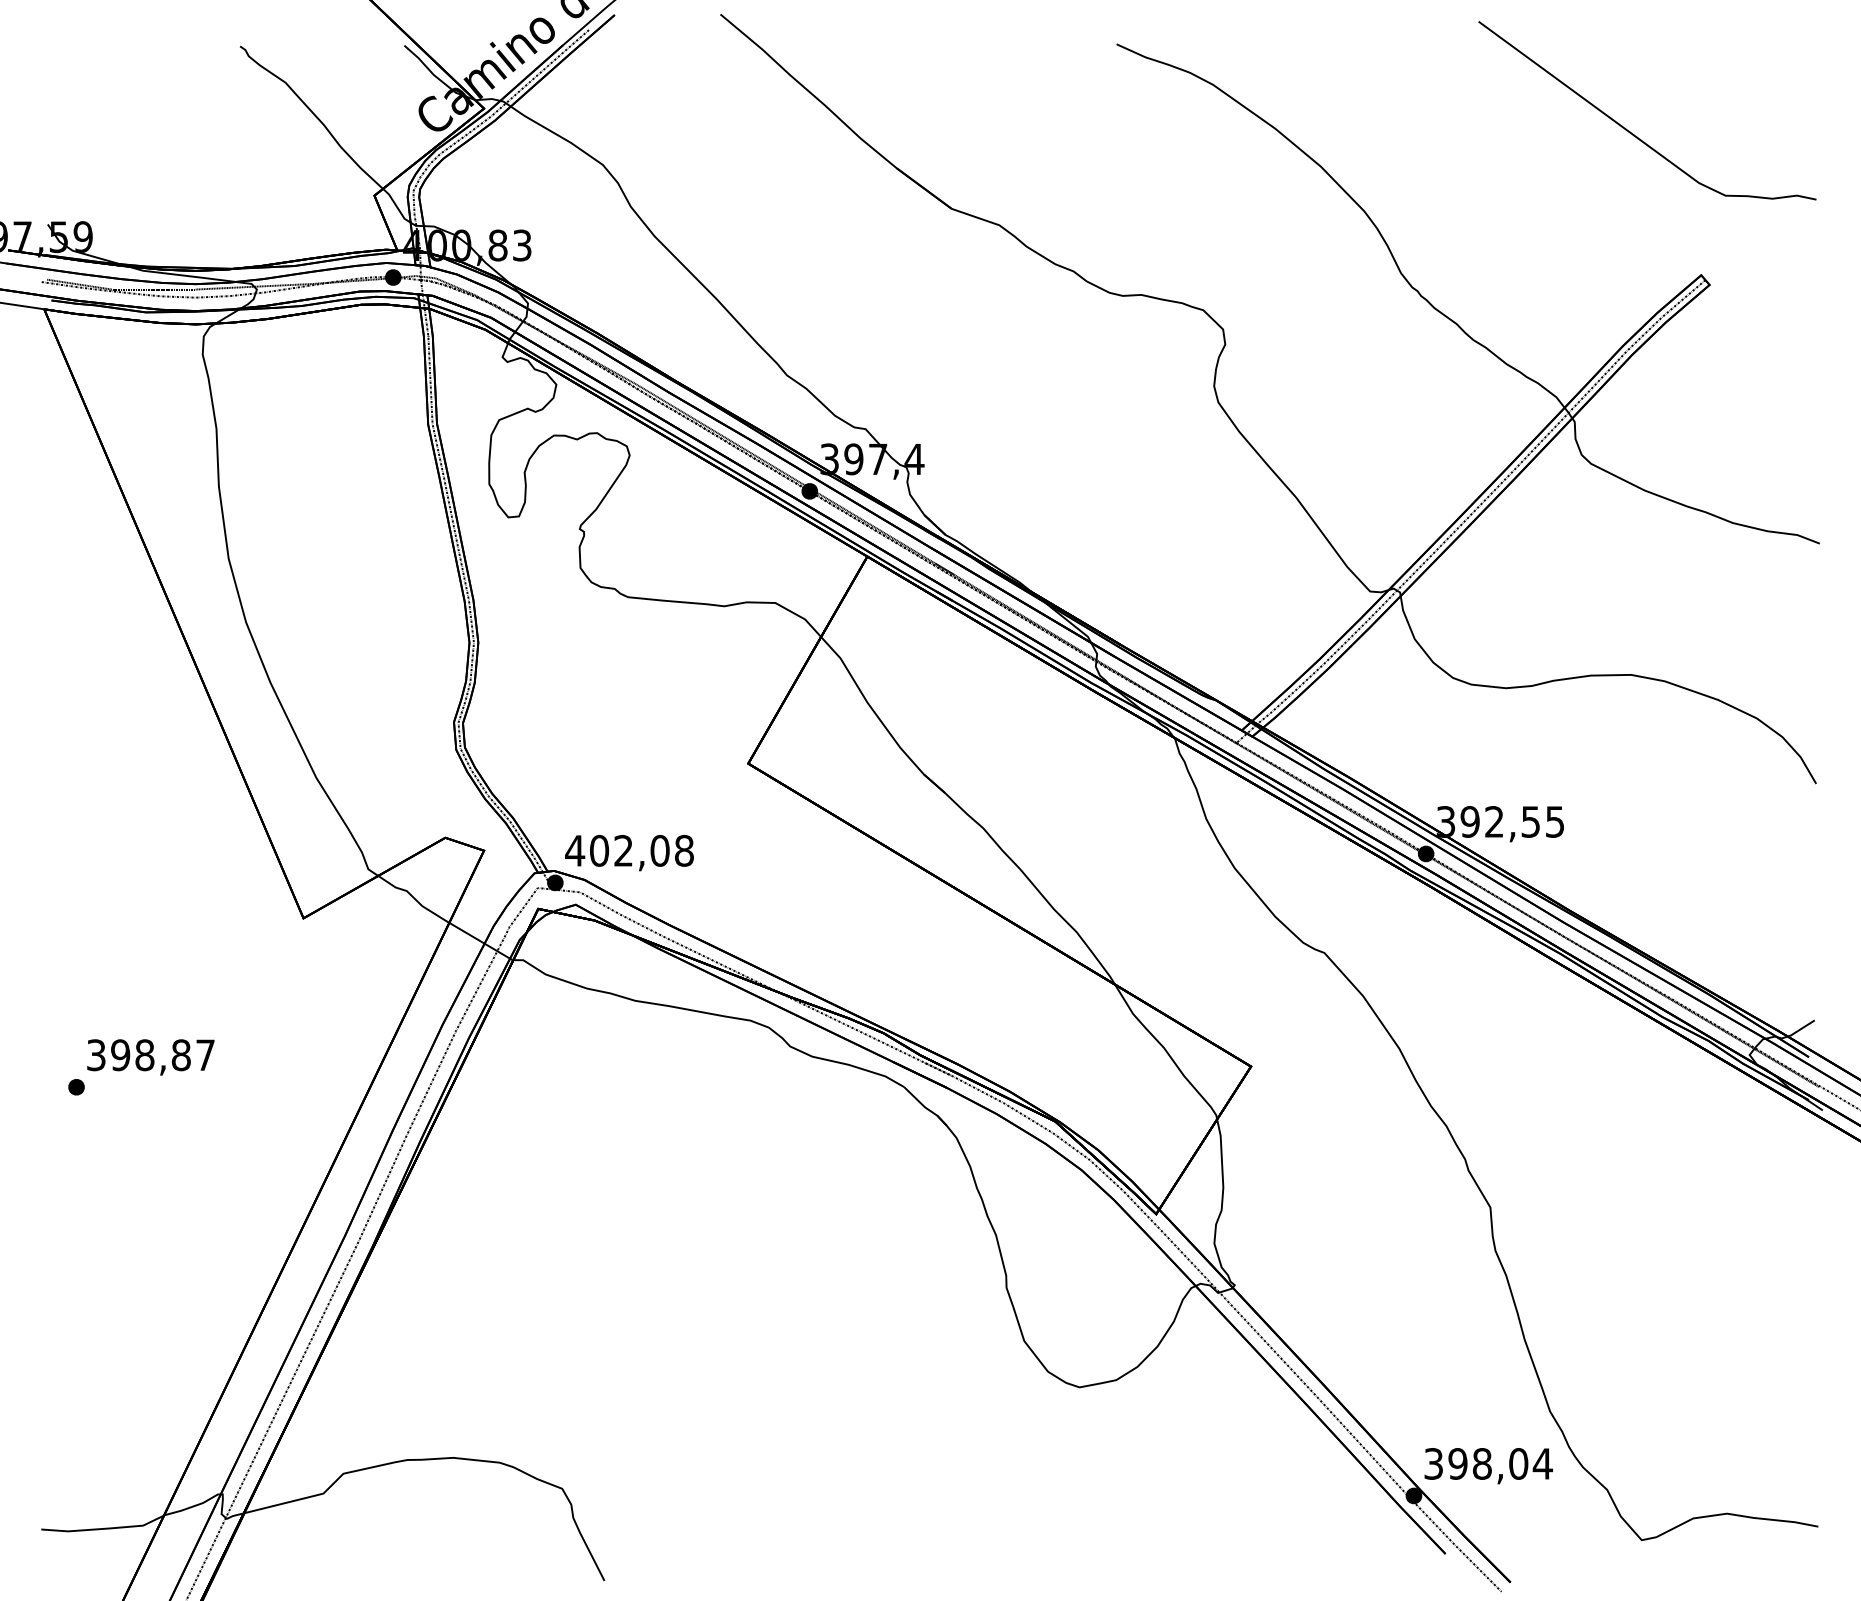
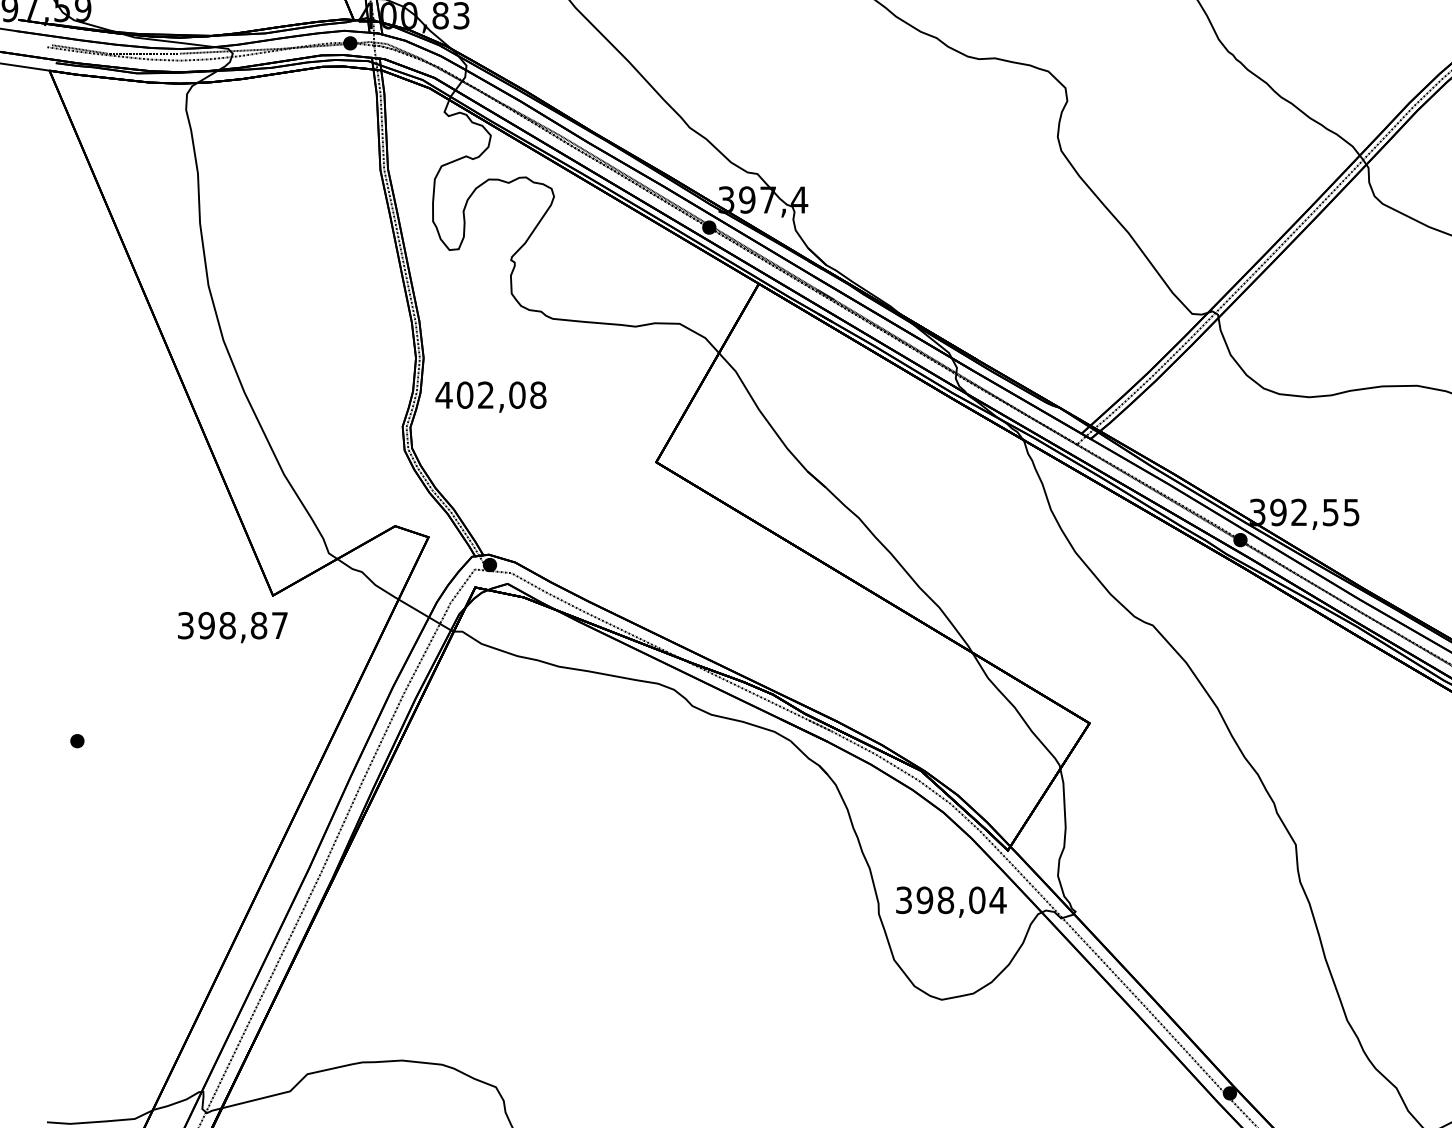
text: (629, 853) -> (491, 397), moved
text: (150, 1057) -> (232, 627), moved
text: (1488, 1466) -> (951, 902), moved

